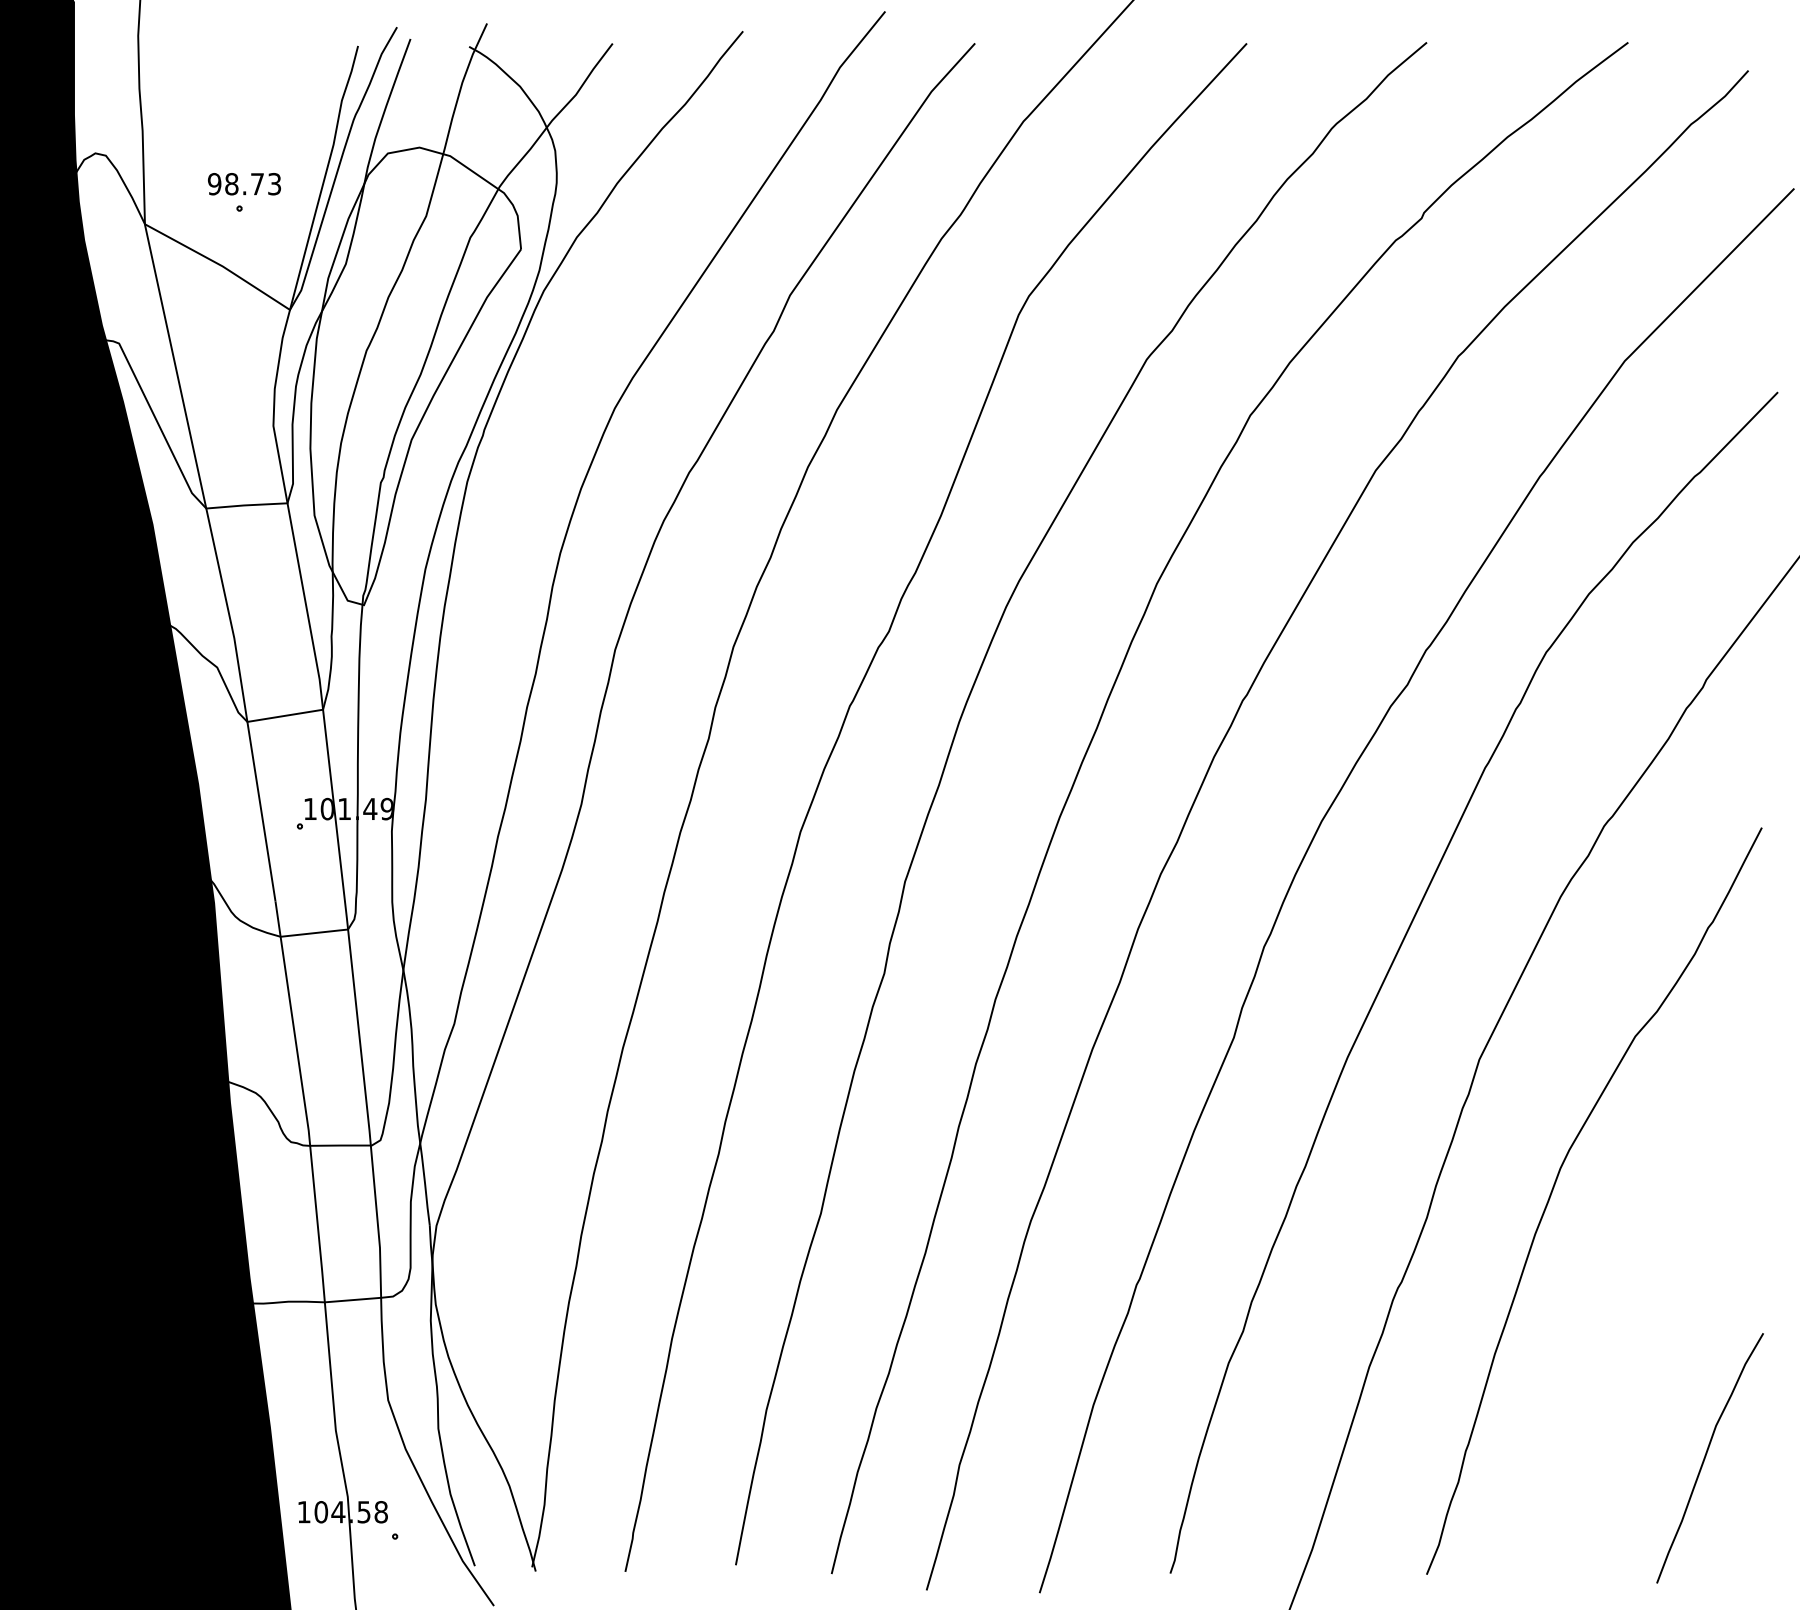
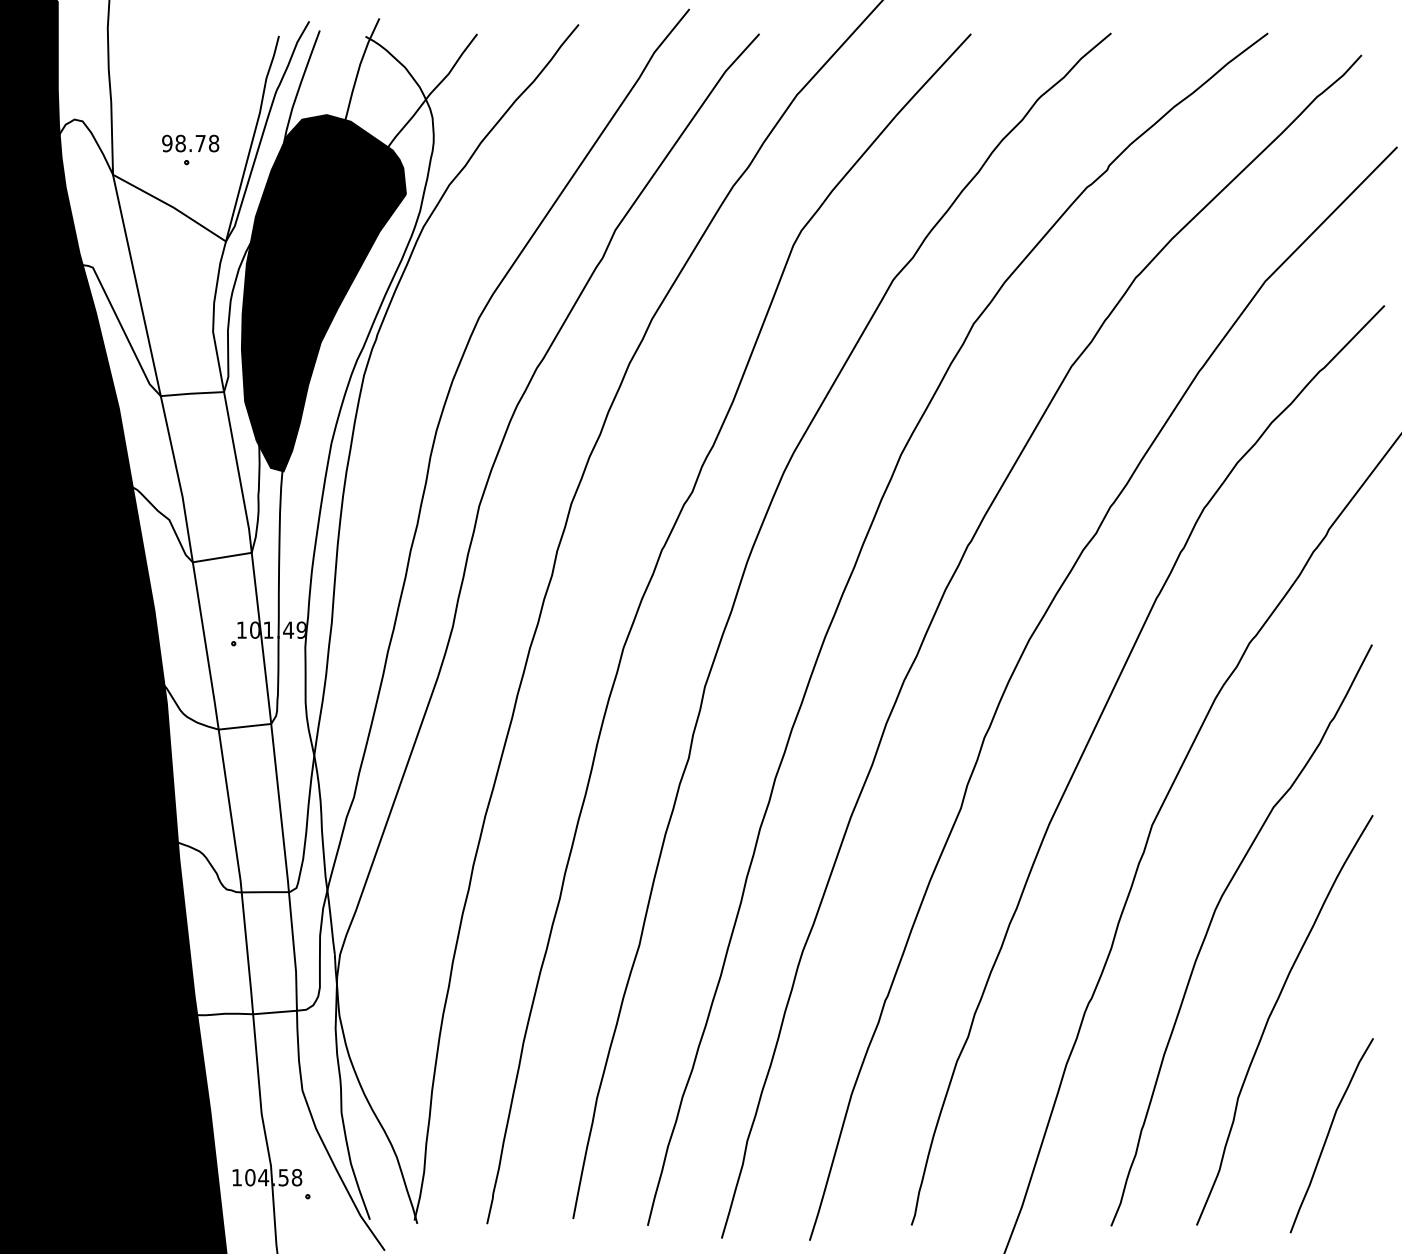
text: (273, 184) -> (213, 143), 98.73 -> 98.78
fill: (415, 376) -> (323, 293), added
curve: (1632, 1303) -> (1271, 1015), added

